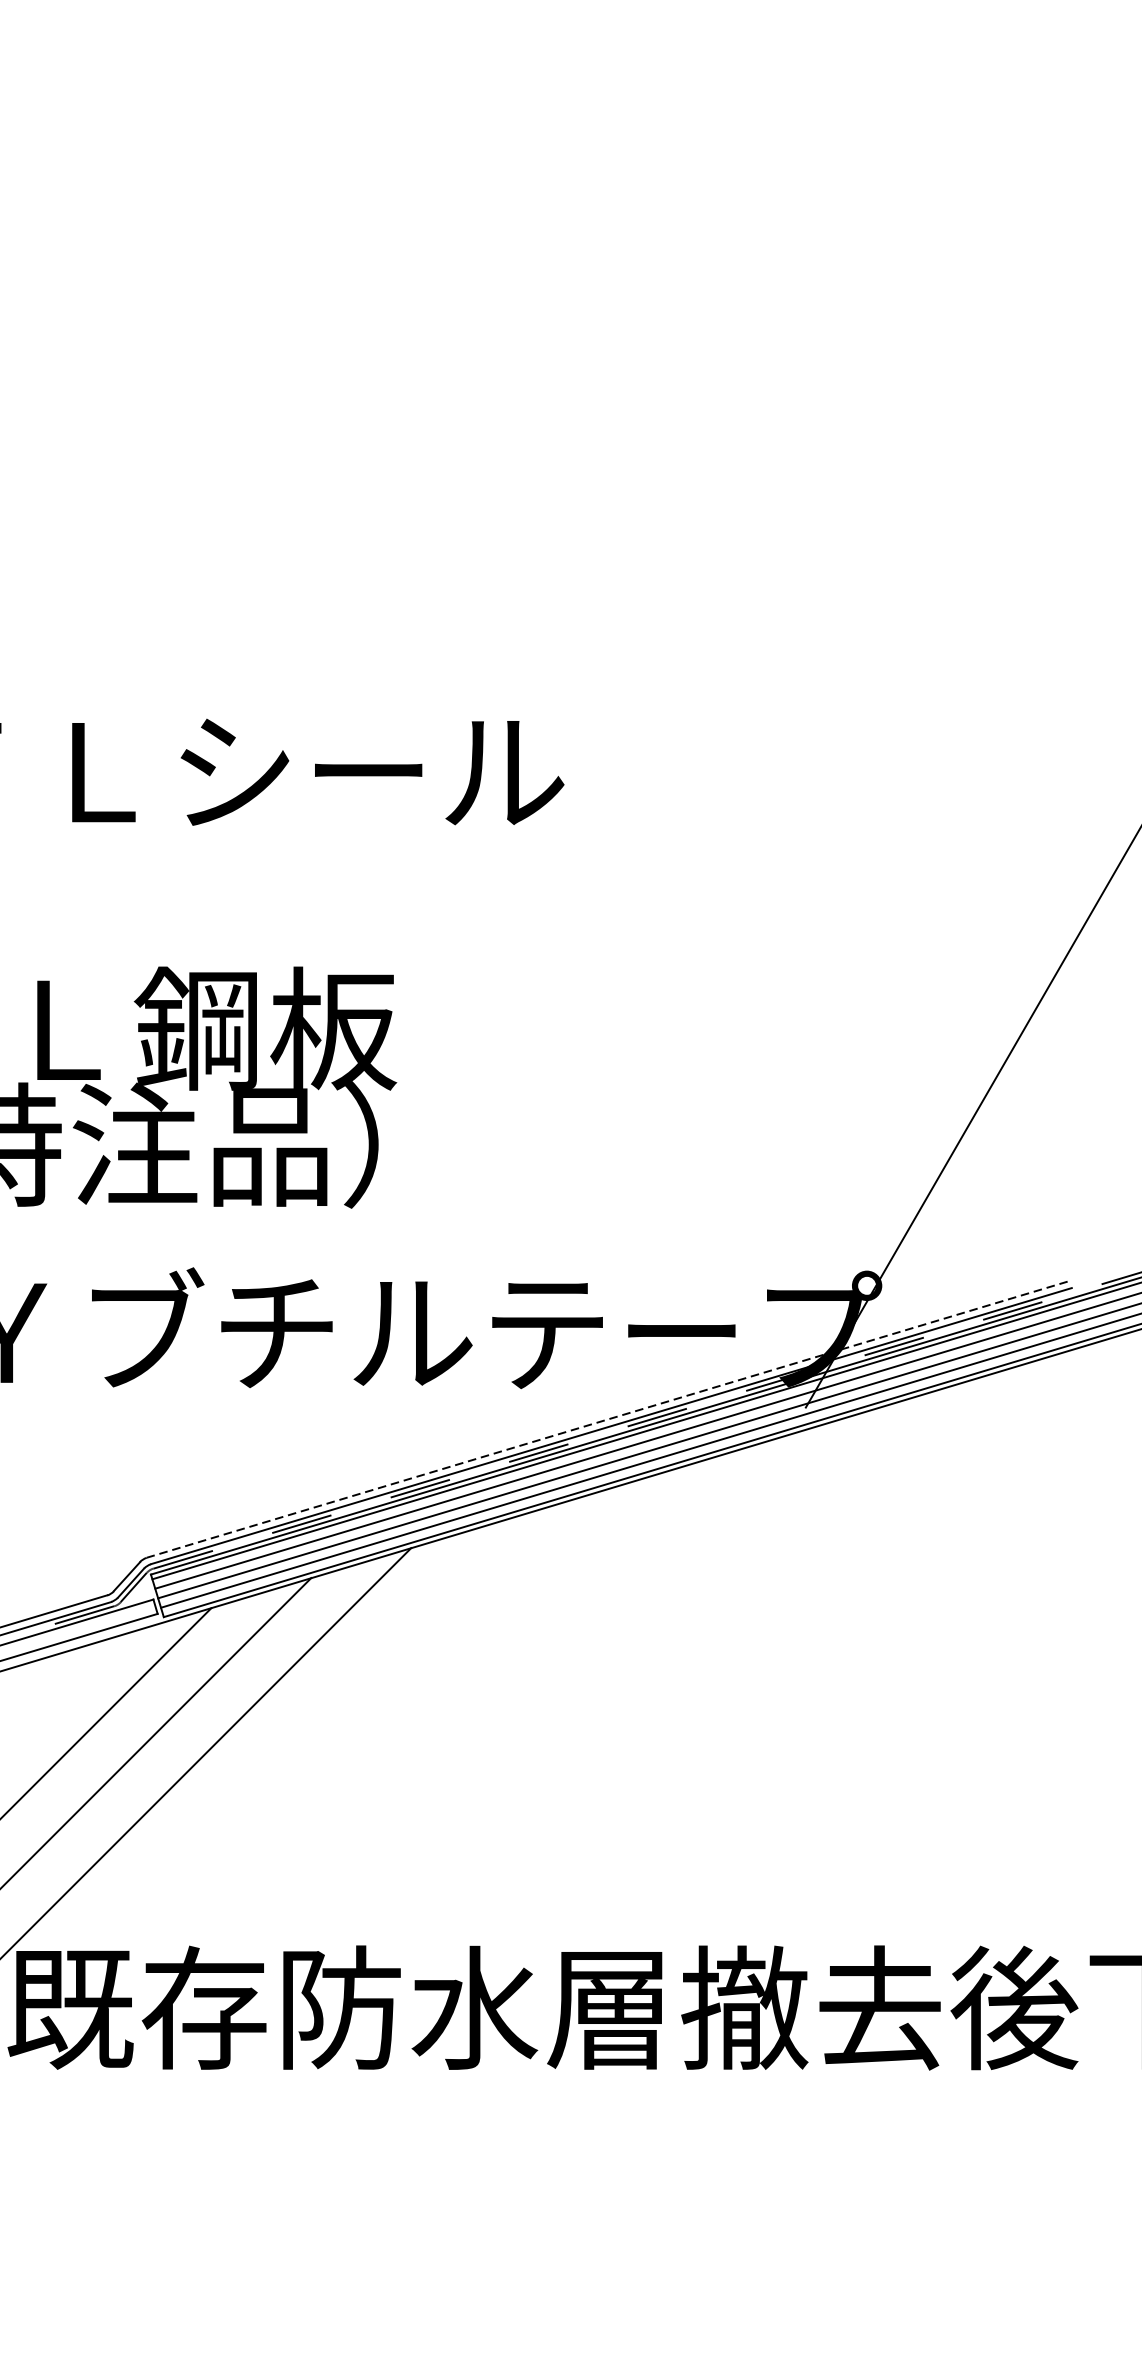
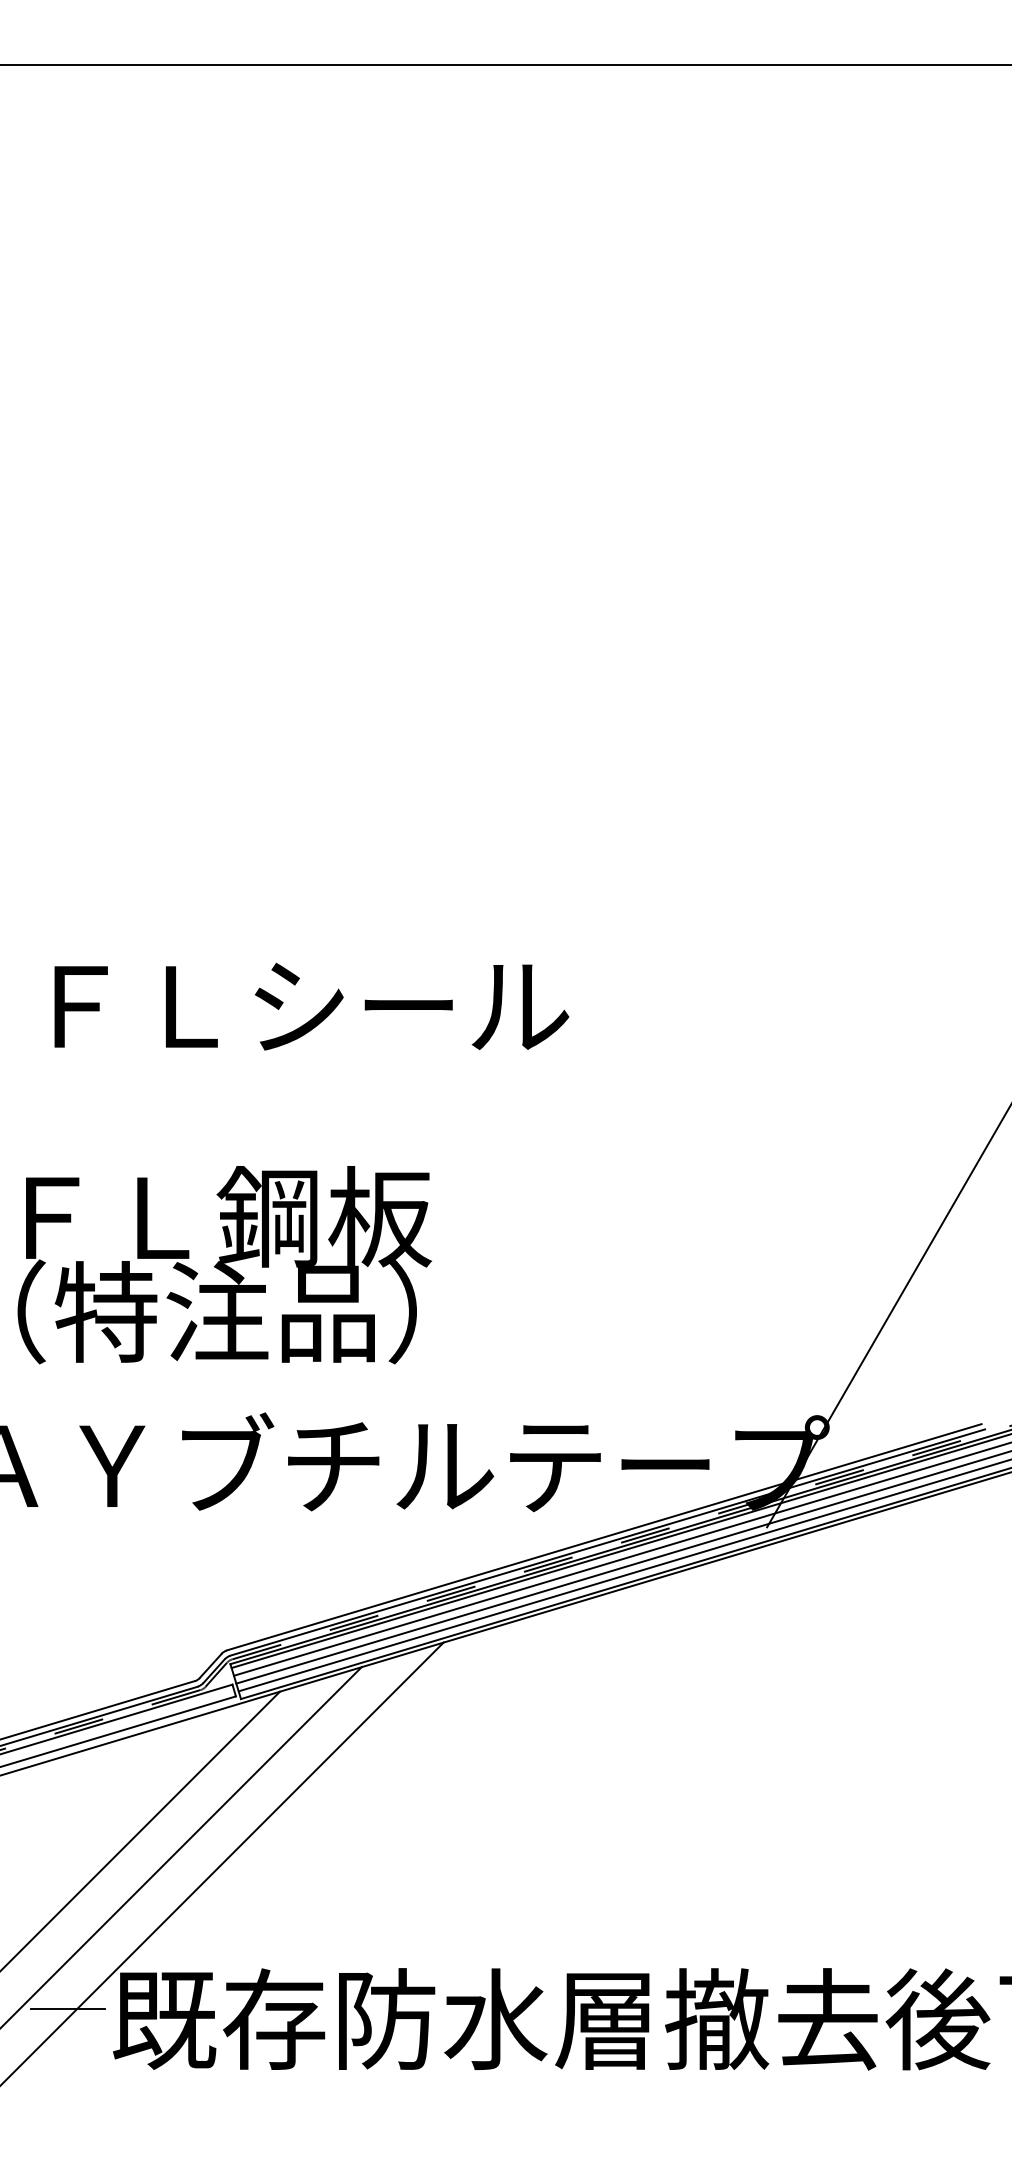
line: (607, 1419) -> (604, 1537), dashed -> solid

